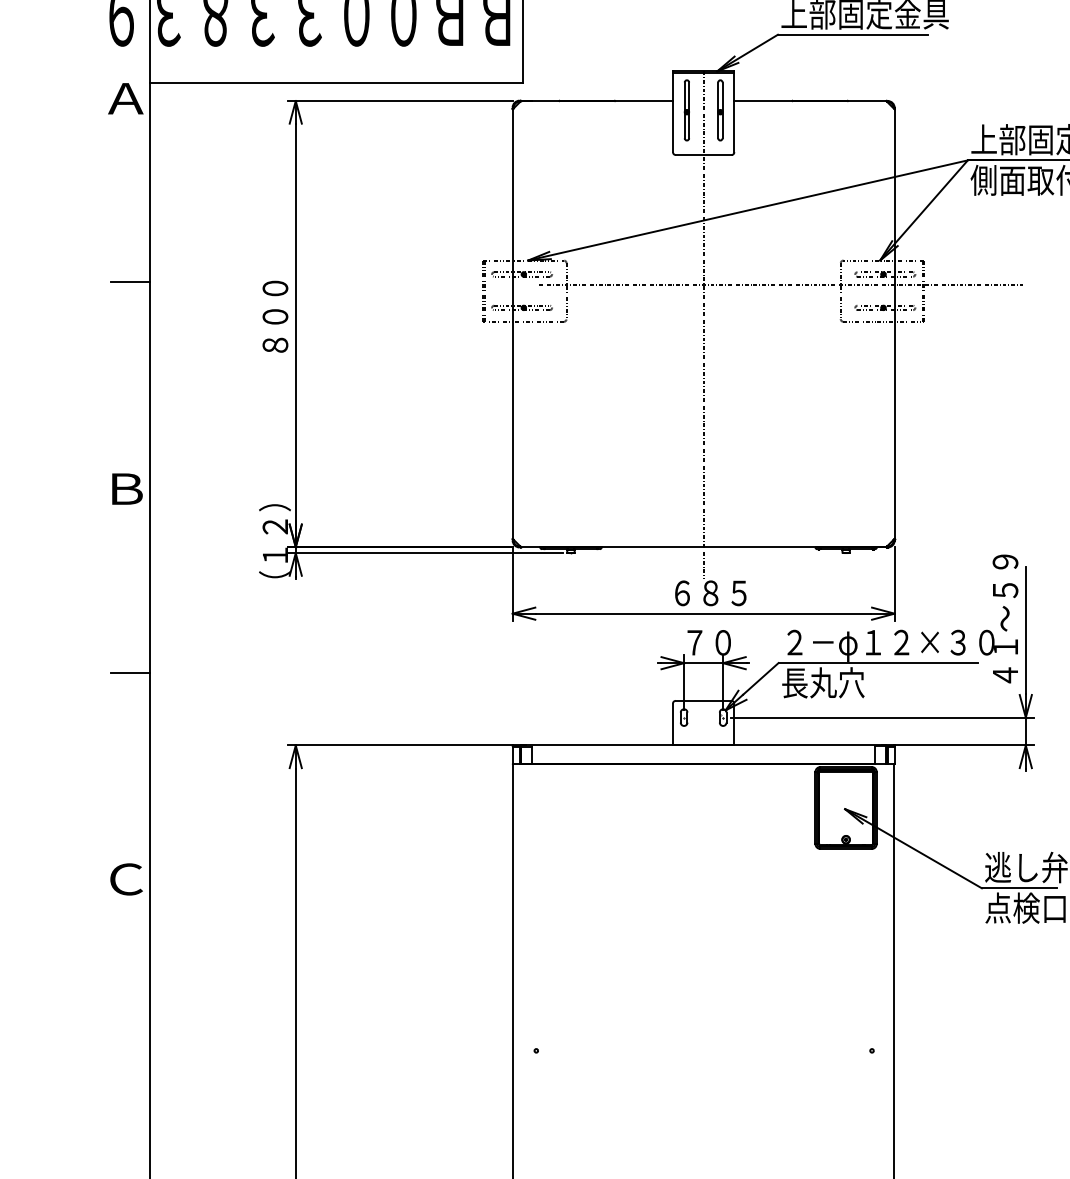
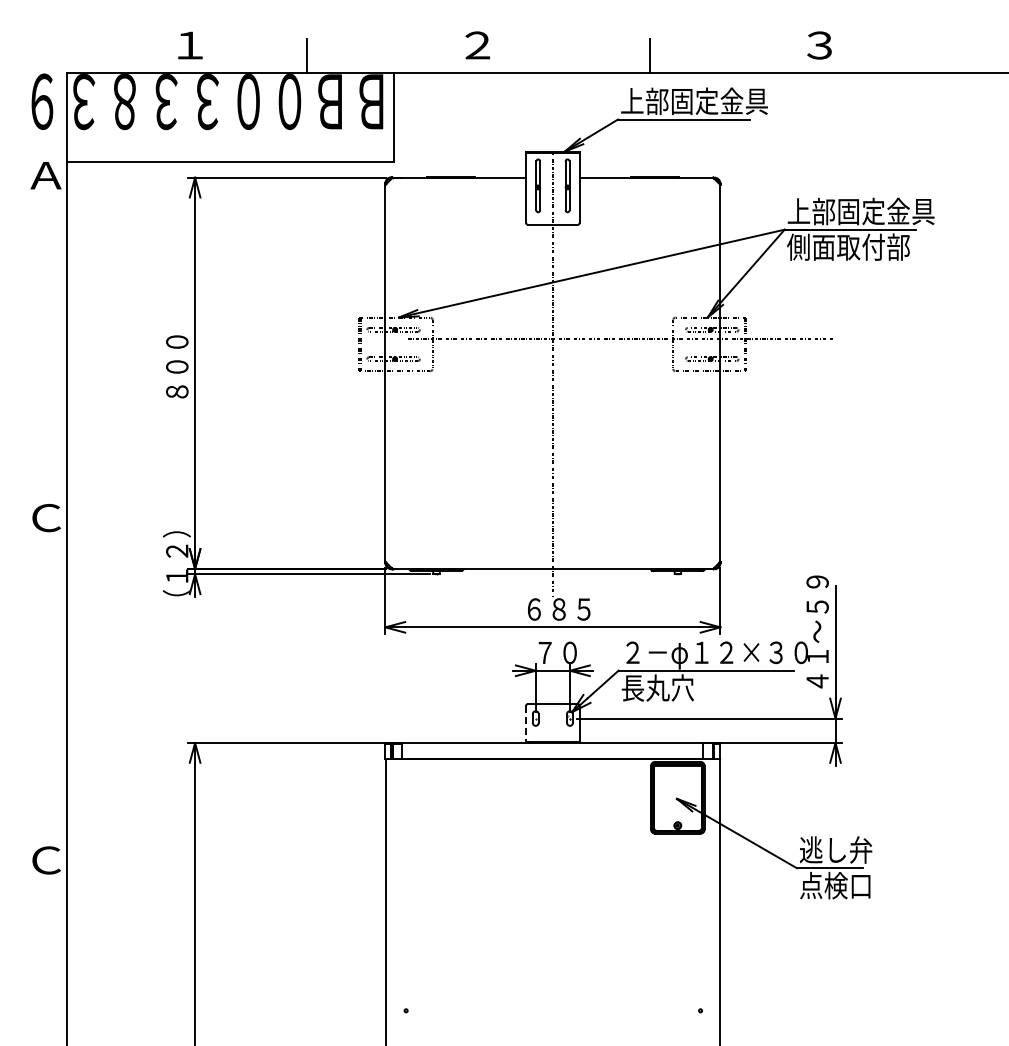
line: (130, 282) -> (50, 336), removed
text: (126, 488) -> (46, 517), Ｂ -> Ｃ
line: (130, 673) -> (50, 679), removed
line: (672, 724) -> (525, 724), solid -> dashed

